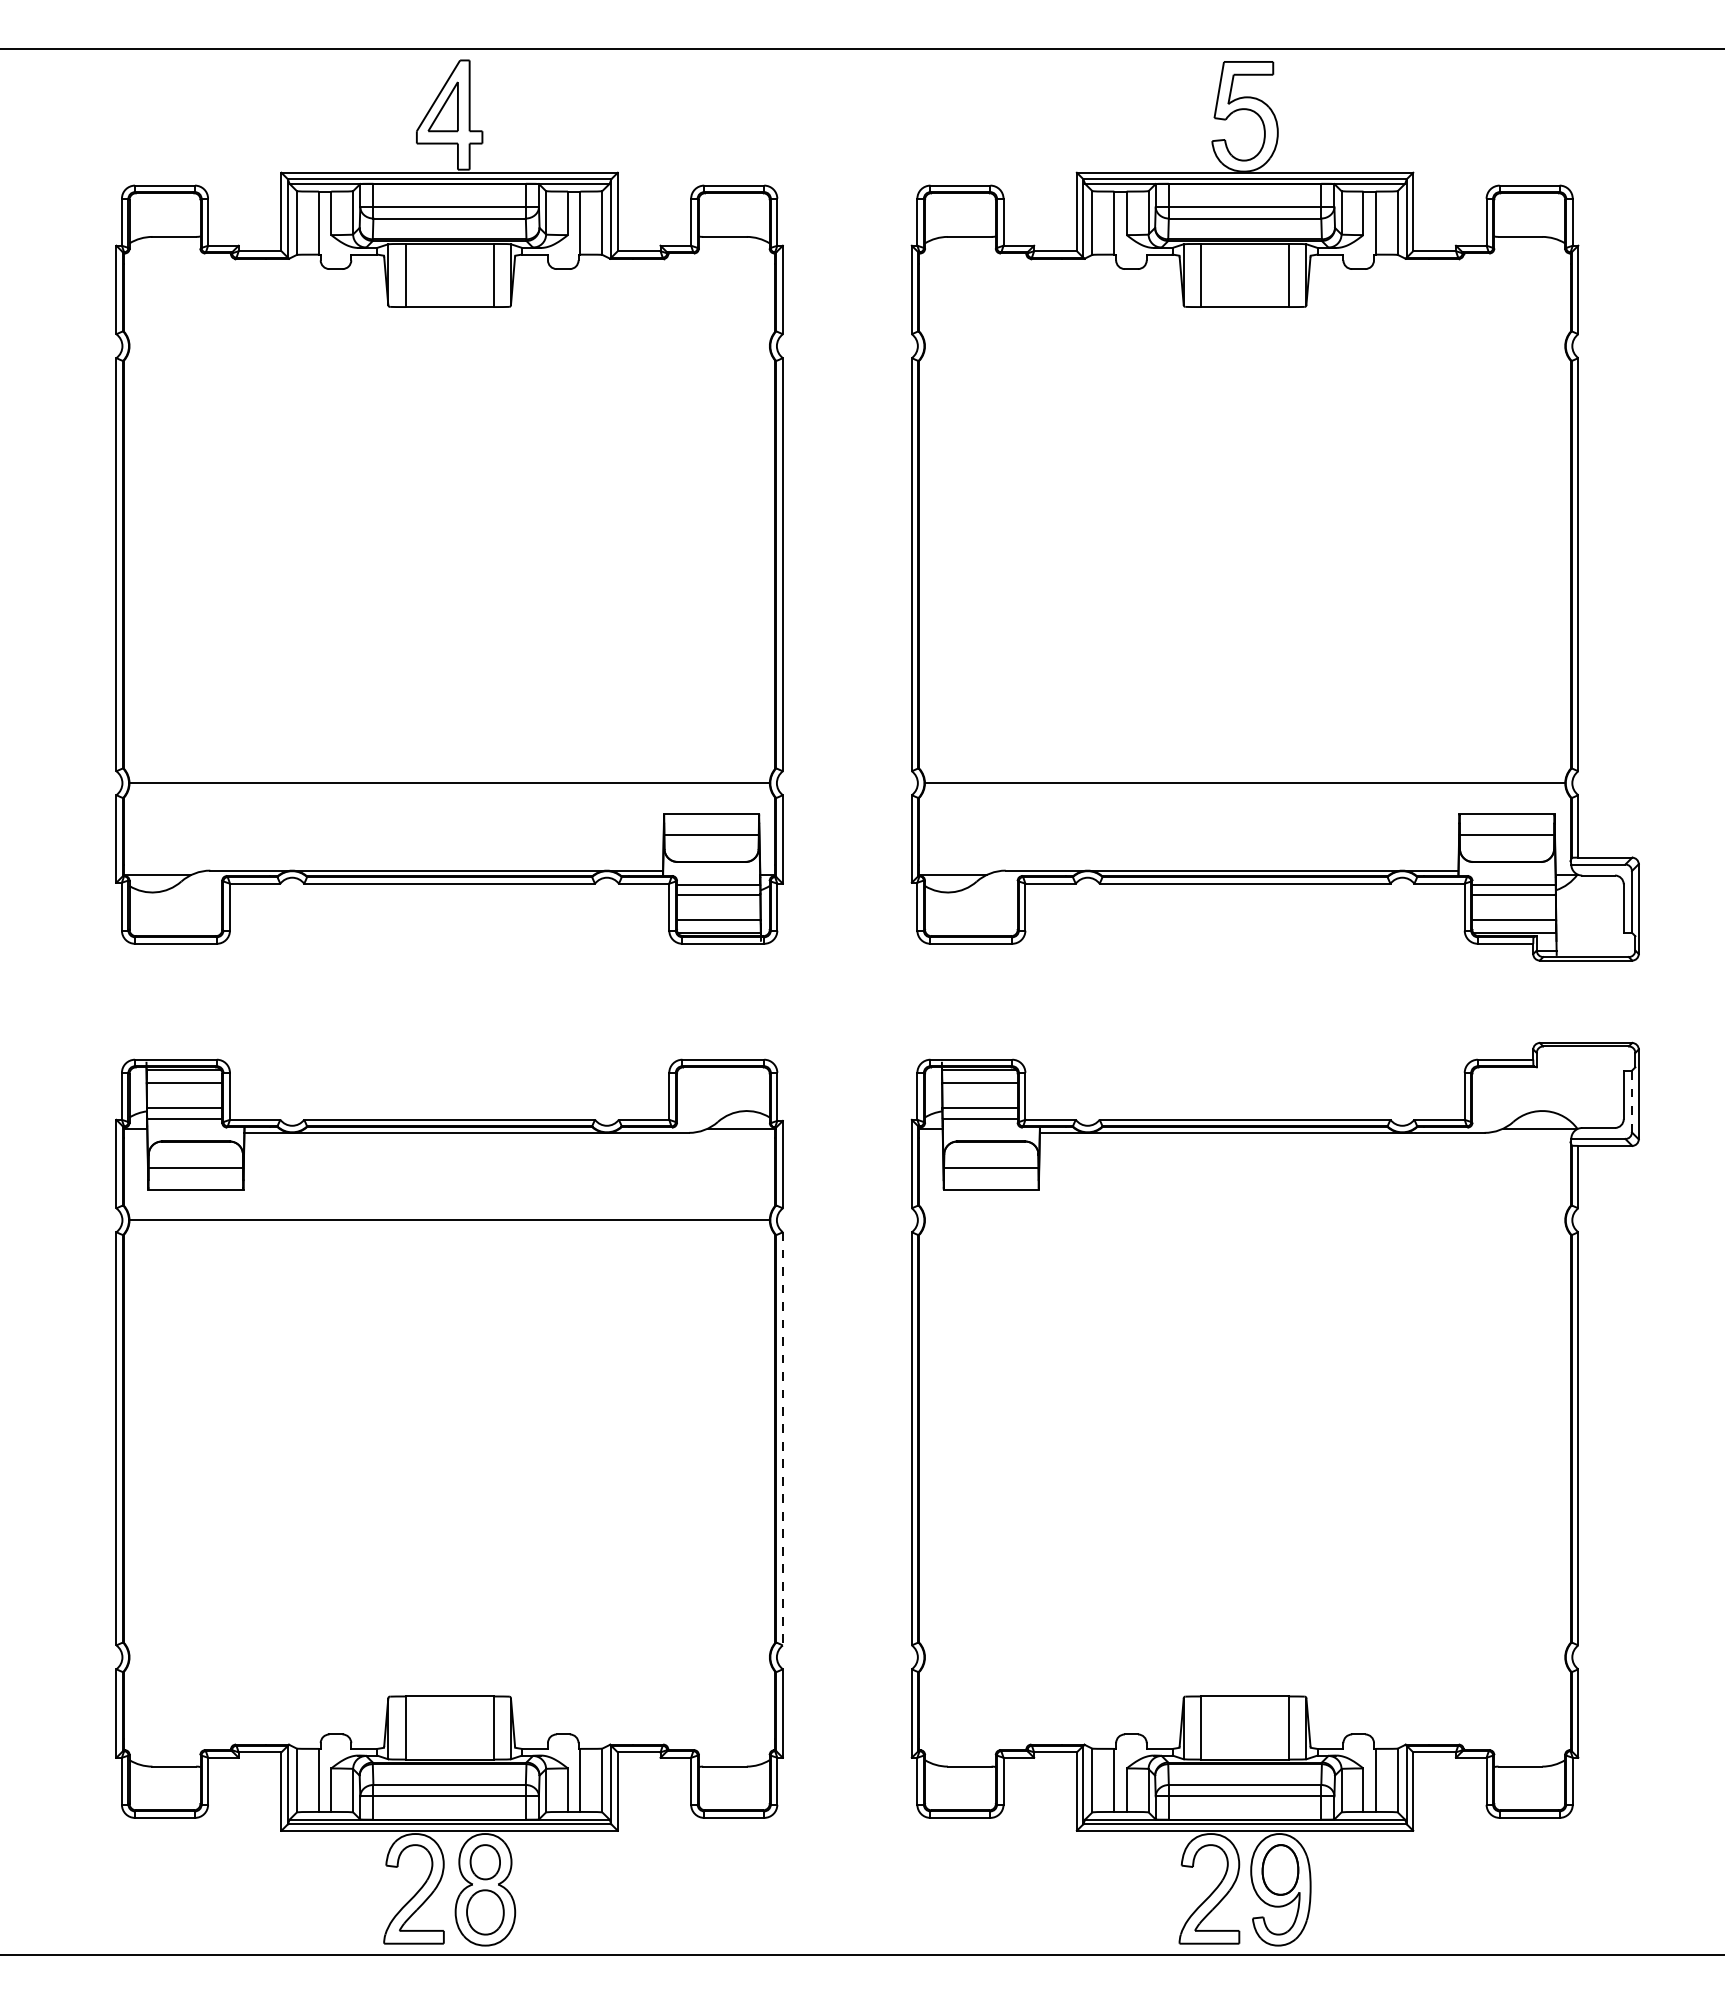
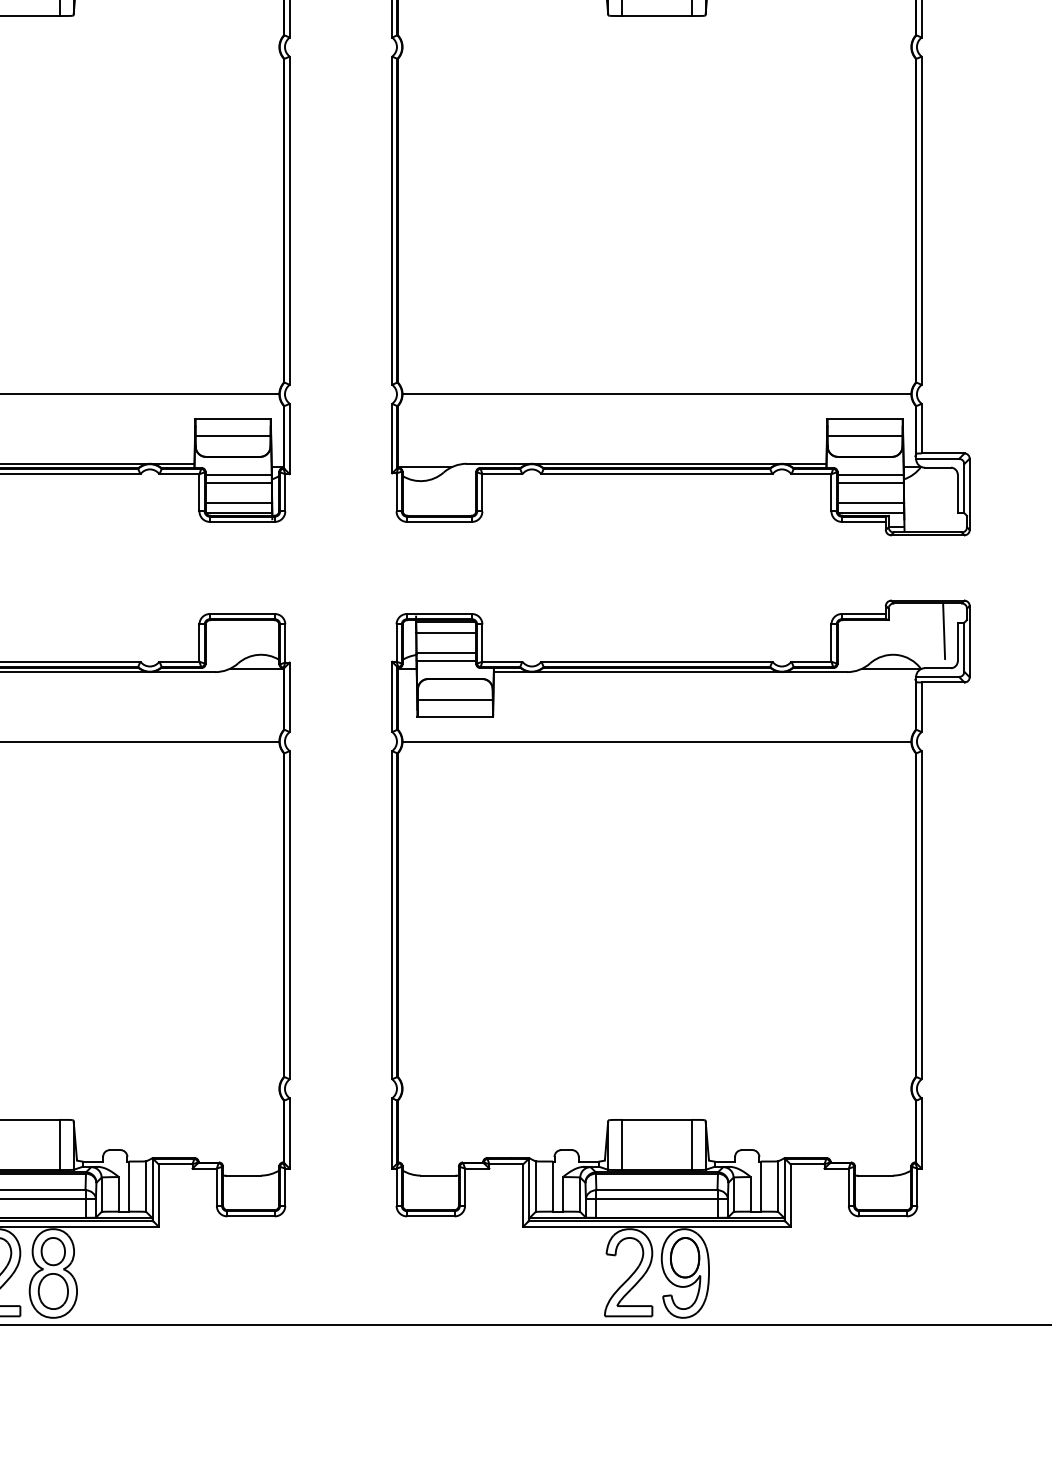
line: (1606, 1081) -> (944, 631), added
line: (1631, 1101) -> (963, 647), dashed -> solid
line: (1245, 1220) -> (657, 741), added
line: (782, 1438) -> (289, 914), dashed -> solid

